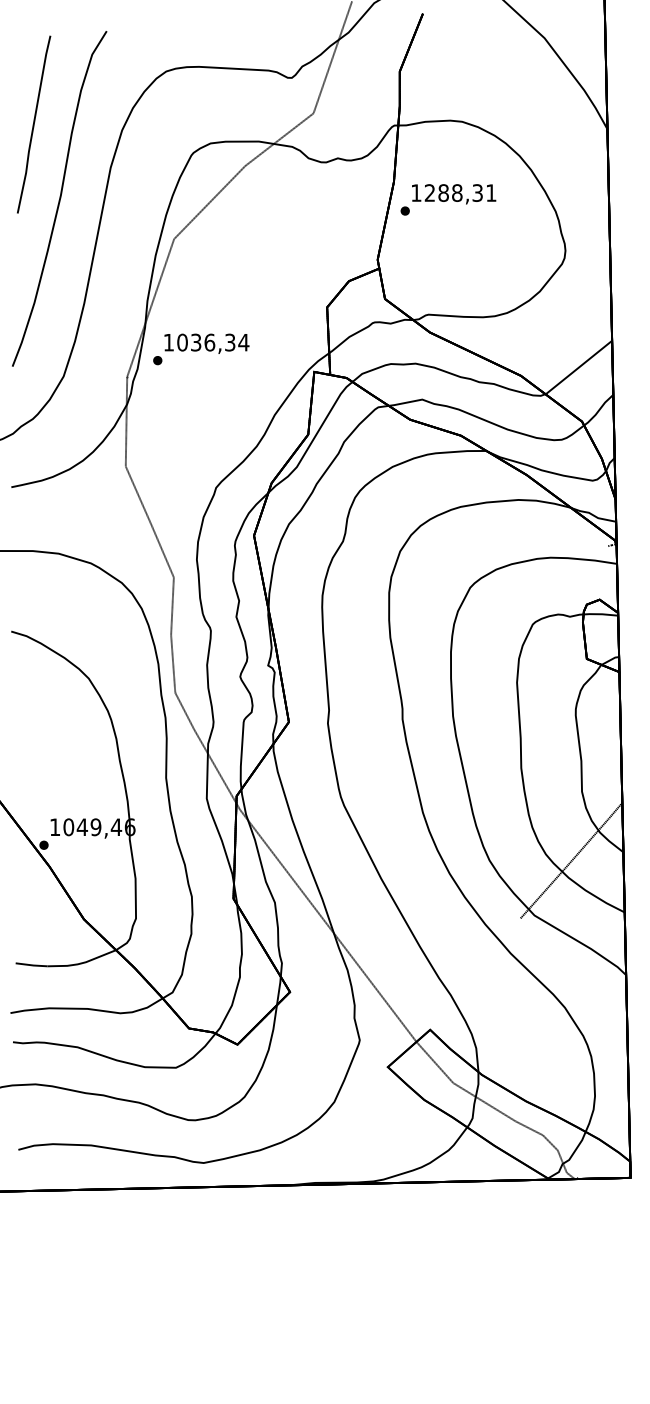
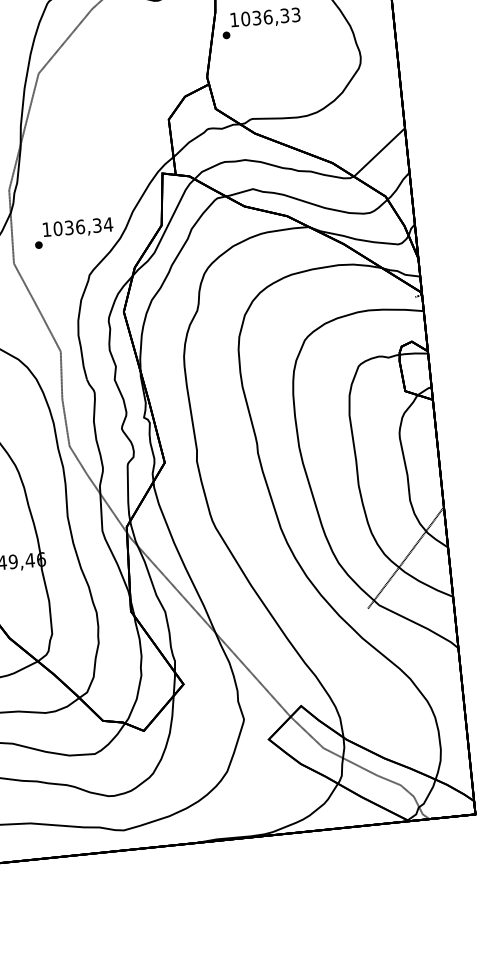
text: (460, 192) -> (270, 16), 1288,31 -> 1036,33
text: (201, 349) -> (74, 233), moved

